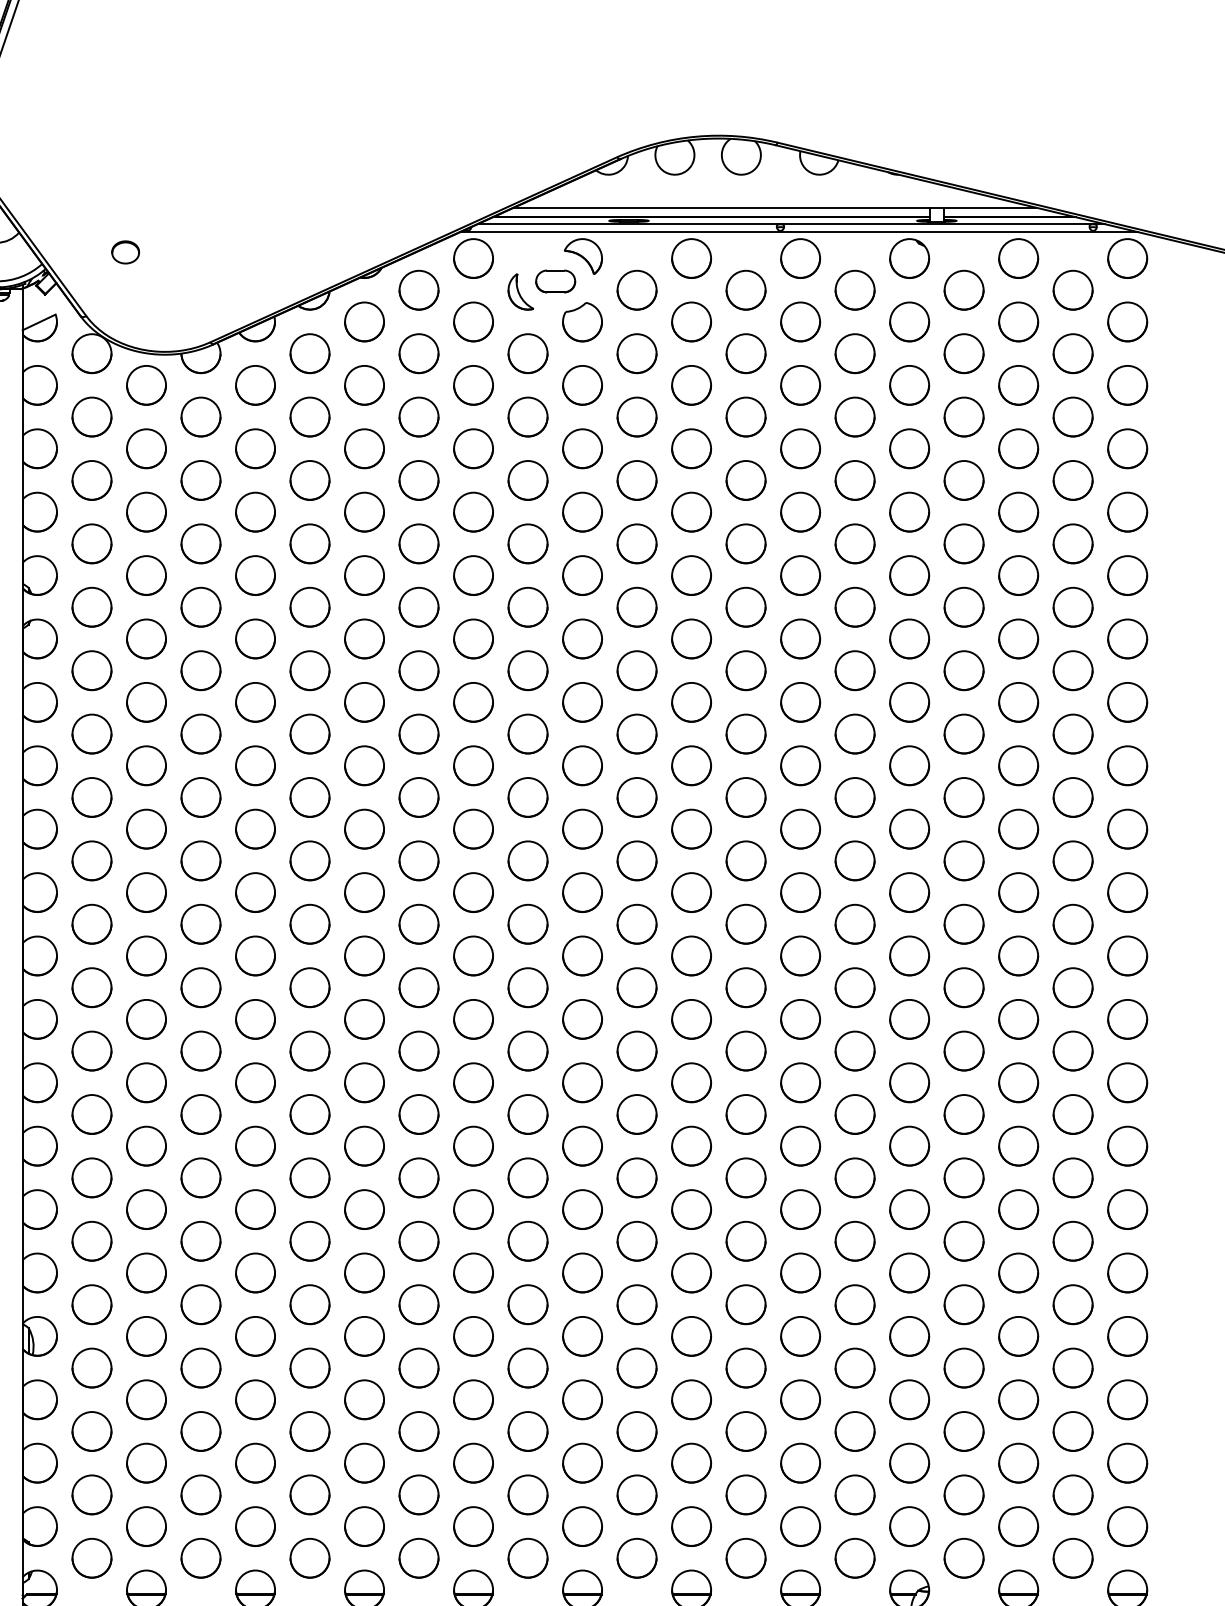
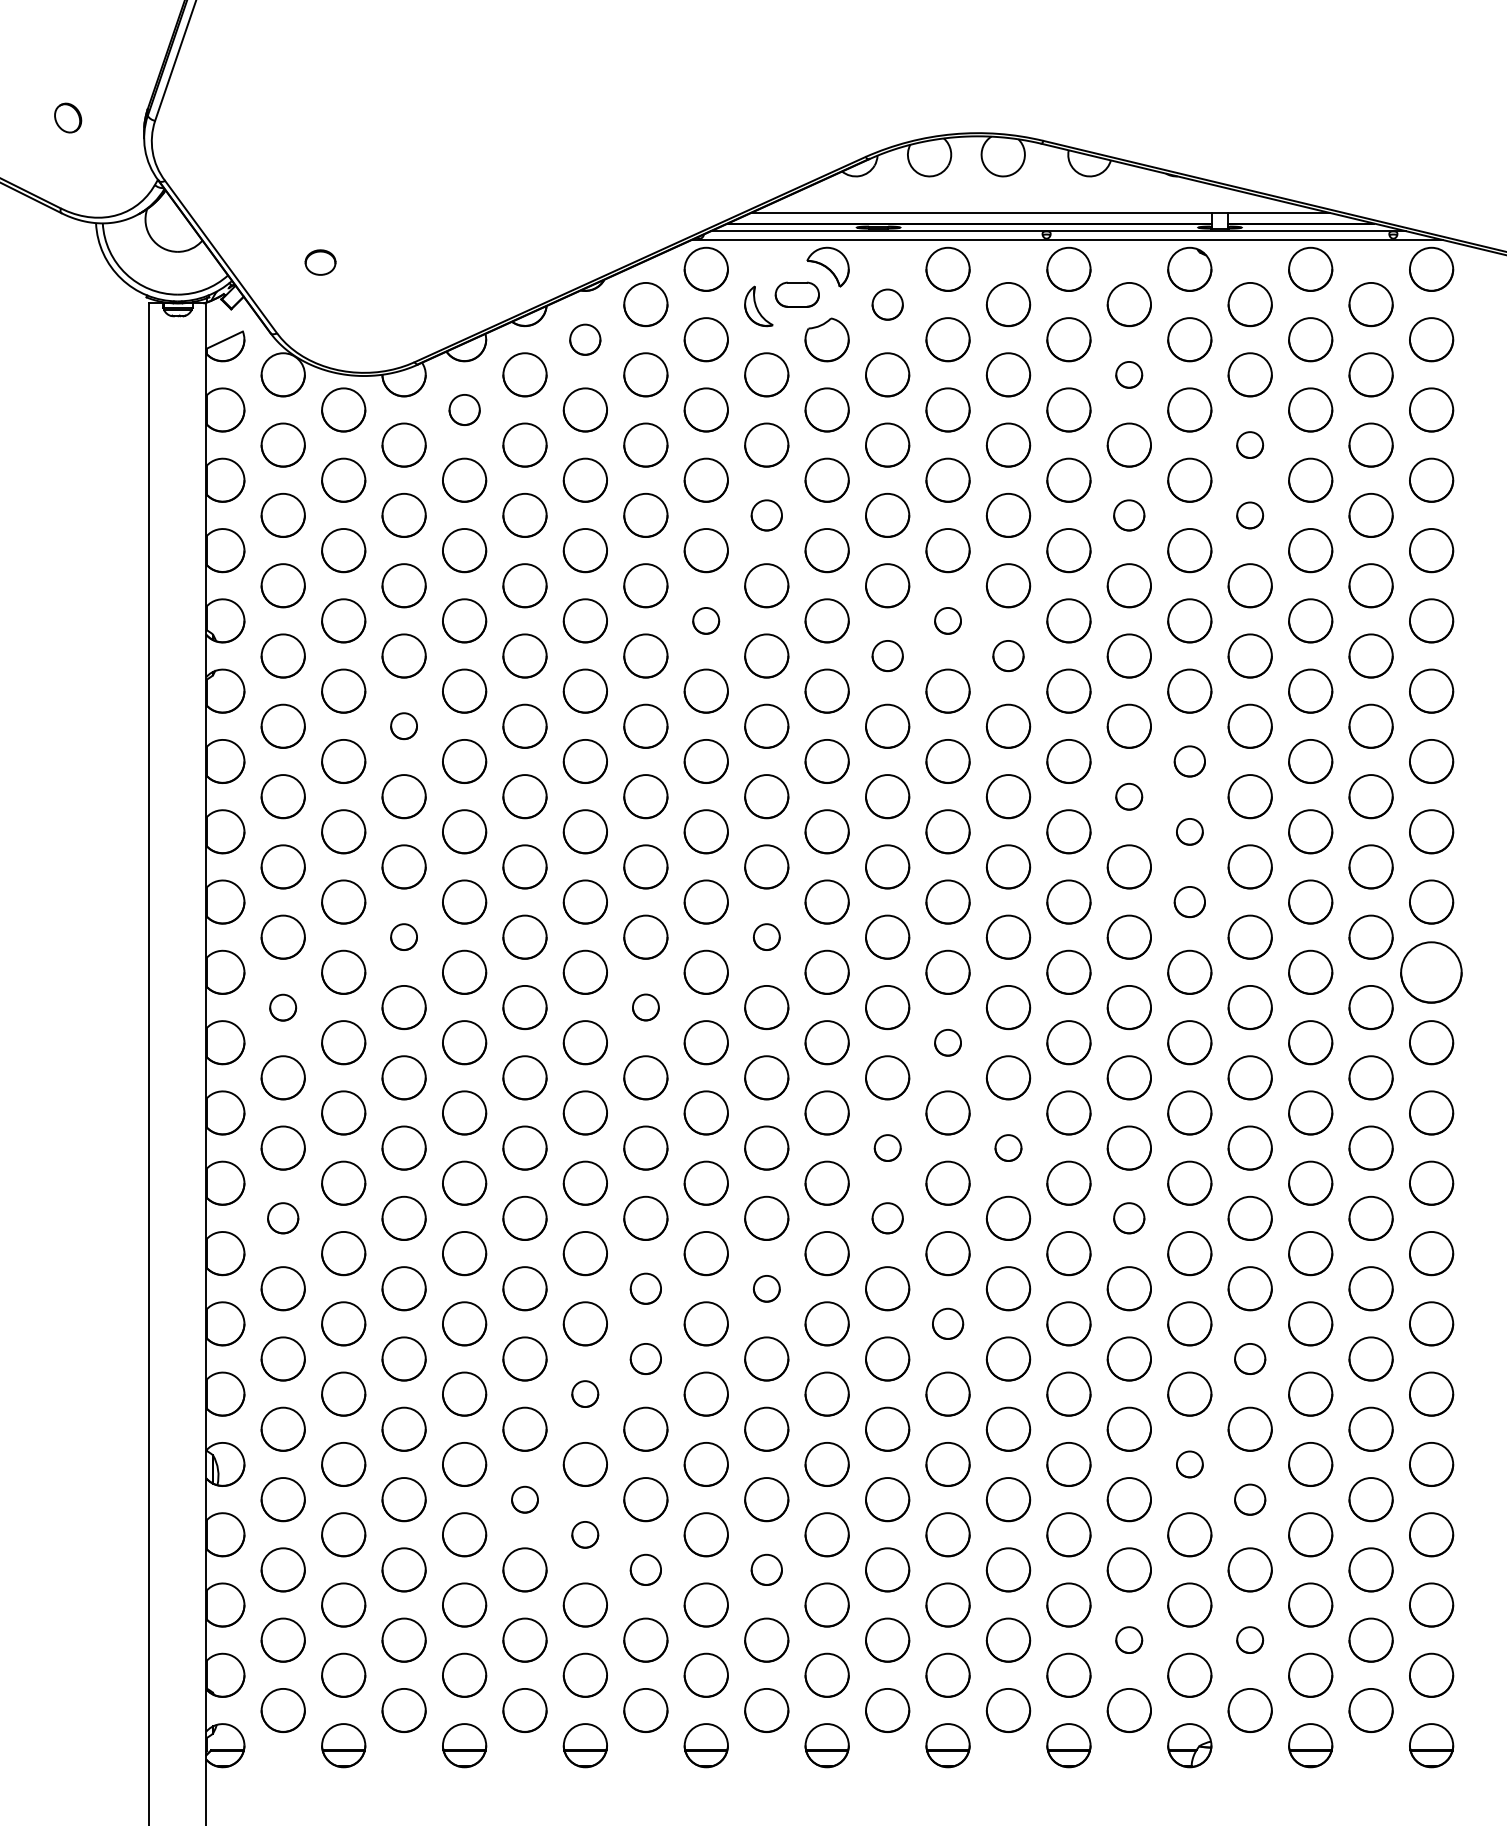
circle: (636, 290) -> (887, 304), size x0.7
circle: (363, 321) -> (584, 339), size x0.7
circle: (854, 353) -> (1128, 374), size x0.6
circle: (255, 384) -> (464, 409), size x0.7
circle: (963, 416) -> (1249, 444), size x0.6
circle: (527, 480) -> (766, 515), size x0.7
circle: (854, 480) -> (1128, 515), size x0.7
circle: (963, 480) -> (1249, 515), size x0.6
circle: (472, 575) -> (705, 620), size x0.6
circle: (691, 575) -> (947, 620), size x0.6
circle: (636, 606) -> (887, 655), size x0.7
part: (746, 606) -> (1008, 655), size x0.7
circle: (200, 669) -> (403, 725), size x0.6
circle: (909, 702) -> (1189, 761), size x0.7
circle: (854, 733) -> (1128, 796), size x0.6
circle: (909, 765) -> (1189, 831), size x0.6
circle: (909, 828) -> (1189, 901), size x0.7
circle: (200, 860) -> (403, 936), size x0.6
circle: (527, 860) -> (766, 936), size x0.6
circle: (1127, 891) -> (1431, 971), size x1.4
circle: (91, 924) -> (282, 1007), size x0.6
circle: (418, 924) -> (645, 1007), size x0.6
circle: (691, 955) -> (947, 1042), size x0.6
circle: (636, 1050) -> (887, 1147), size x0.6
part: (746, 1050) -> (1008, 1147), size x0.6
circle: (91, 1113) -> (282, 1217), size x0.7
circle: (636, 1113) -> (887, 1217), size x0.7
circle: (854, 1113) -> (1128, 1217), size x0.7
circle: (418, 1177) -> (645, 1288), size x0.7
circle: (527, 1177) -> (766, 1288), size x0.6
circle: (691, 1209) -> (947, 1323), size x0.7
circle: (418, 1240) -> (645, 1358), size x0.7
circle: (963, 1240) -> (1249, 1358), size x0.7
circle: (363, 1272) -> (584, 1393), size x0.6
circle: (909, 1336) -> (1189, 1464), size x0.6
circle: (309, 1368) -> (524, 1499), size x0.6
circle: (963, 1368) -> (1249, 1499), size x0.7
circle: (363, 1399) -> (584, 1534), size x0.6
circle: (418, 1431) -> (645, 1569), size x0.7
circle: (527, 1431) -> (766, 1569), size x0.7
circle: (854, 1494) -> (1128, 1639), size x0.6
circle: (963, 1494) -> (1249, 1639), size x0.6

